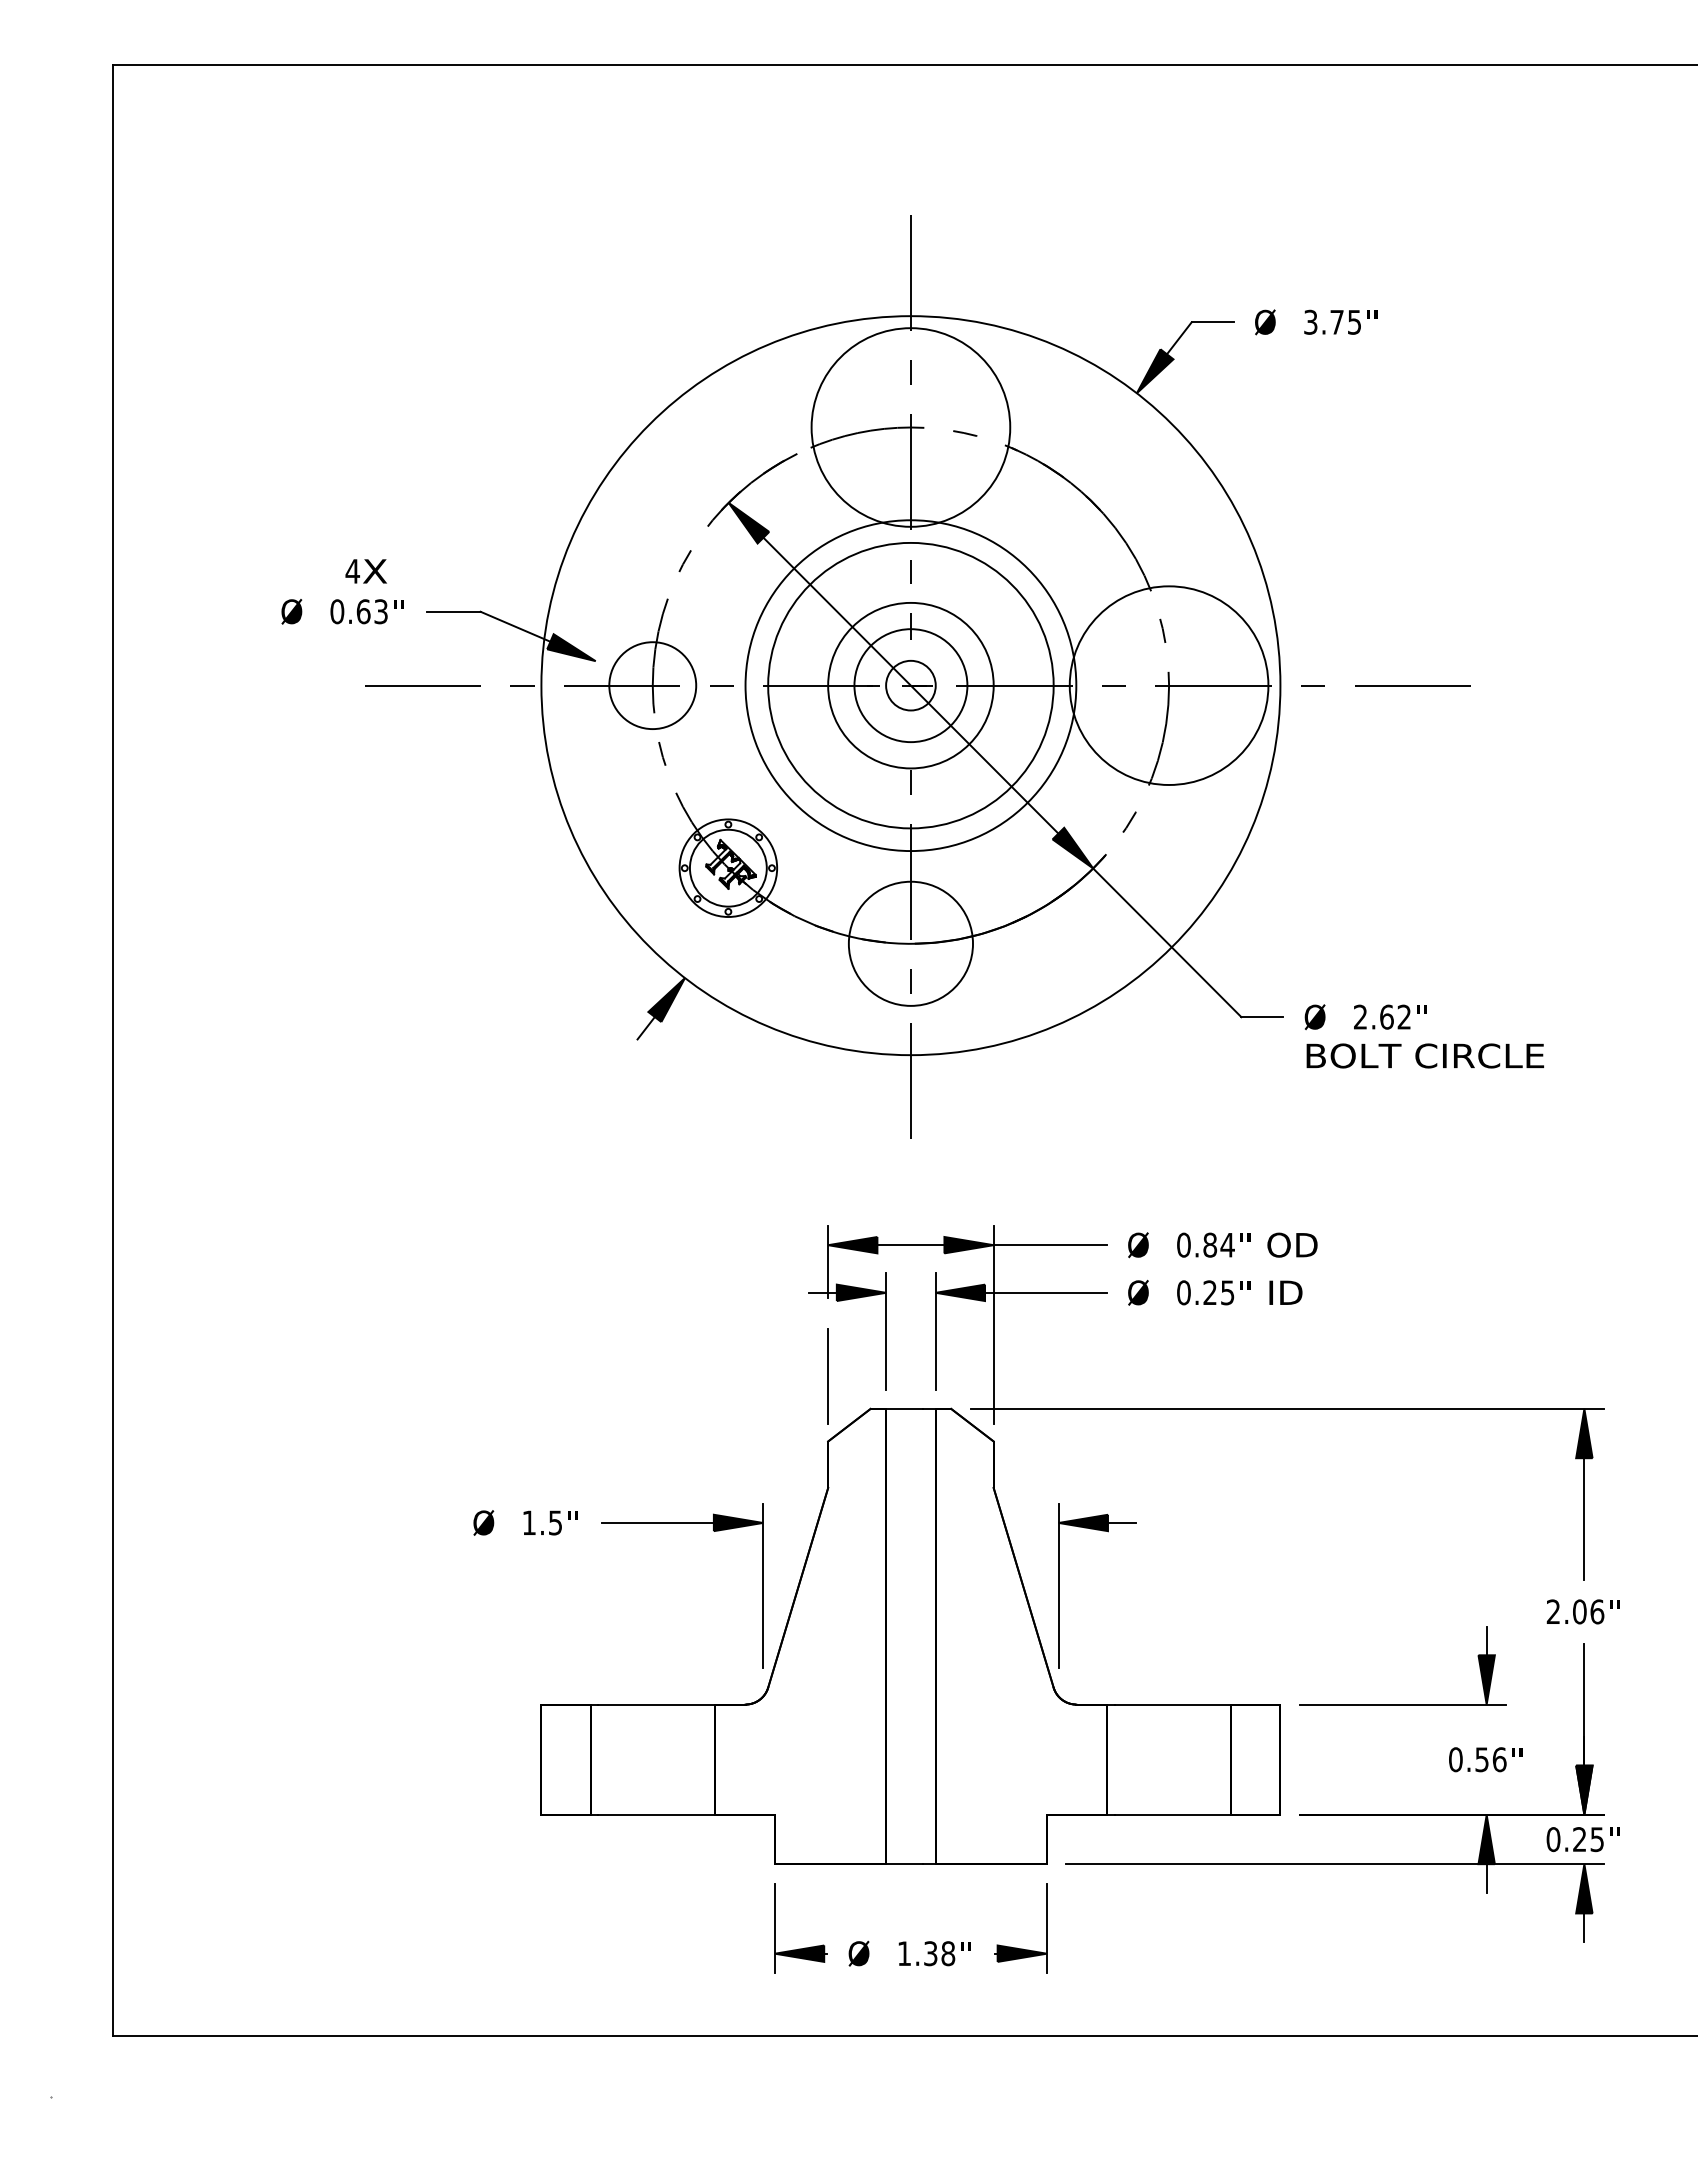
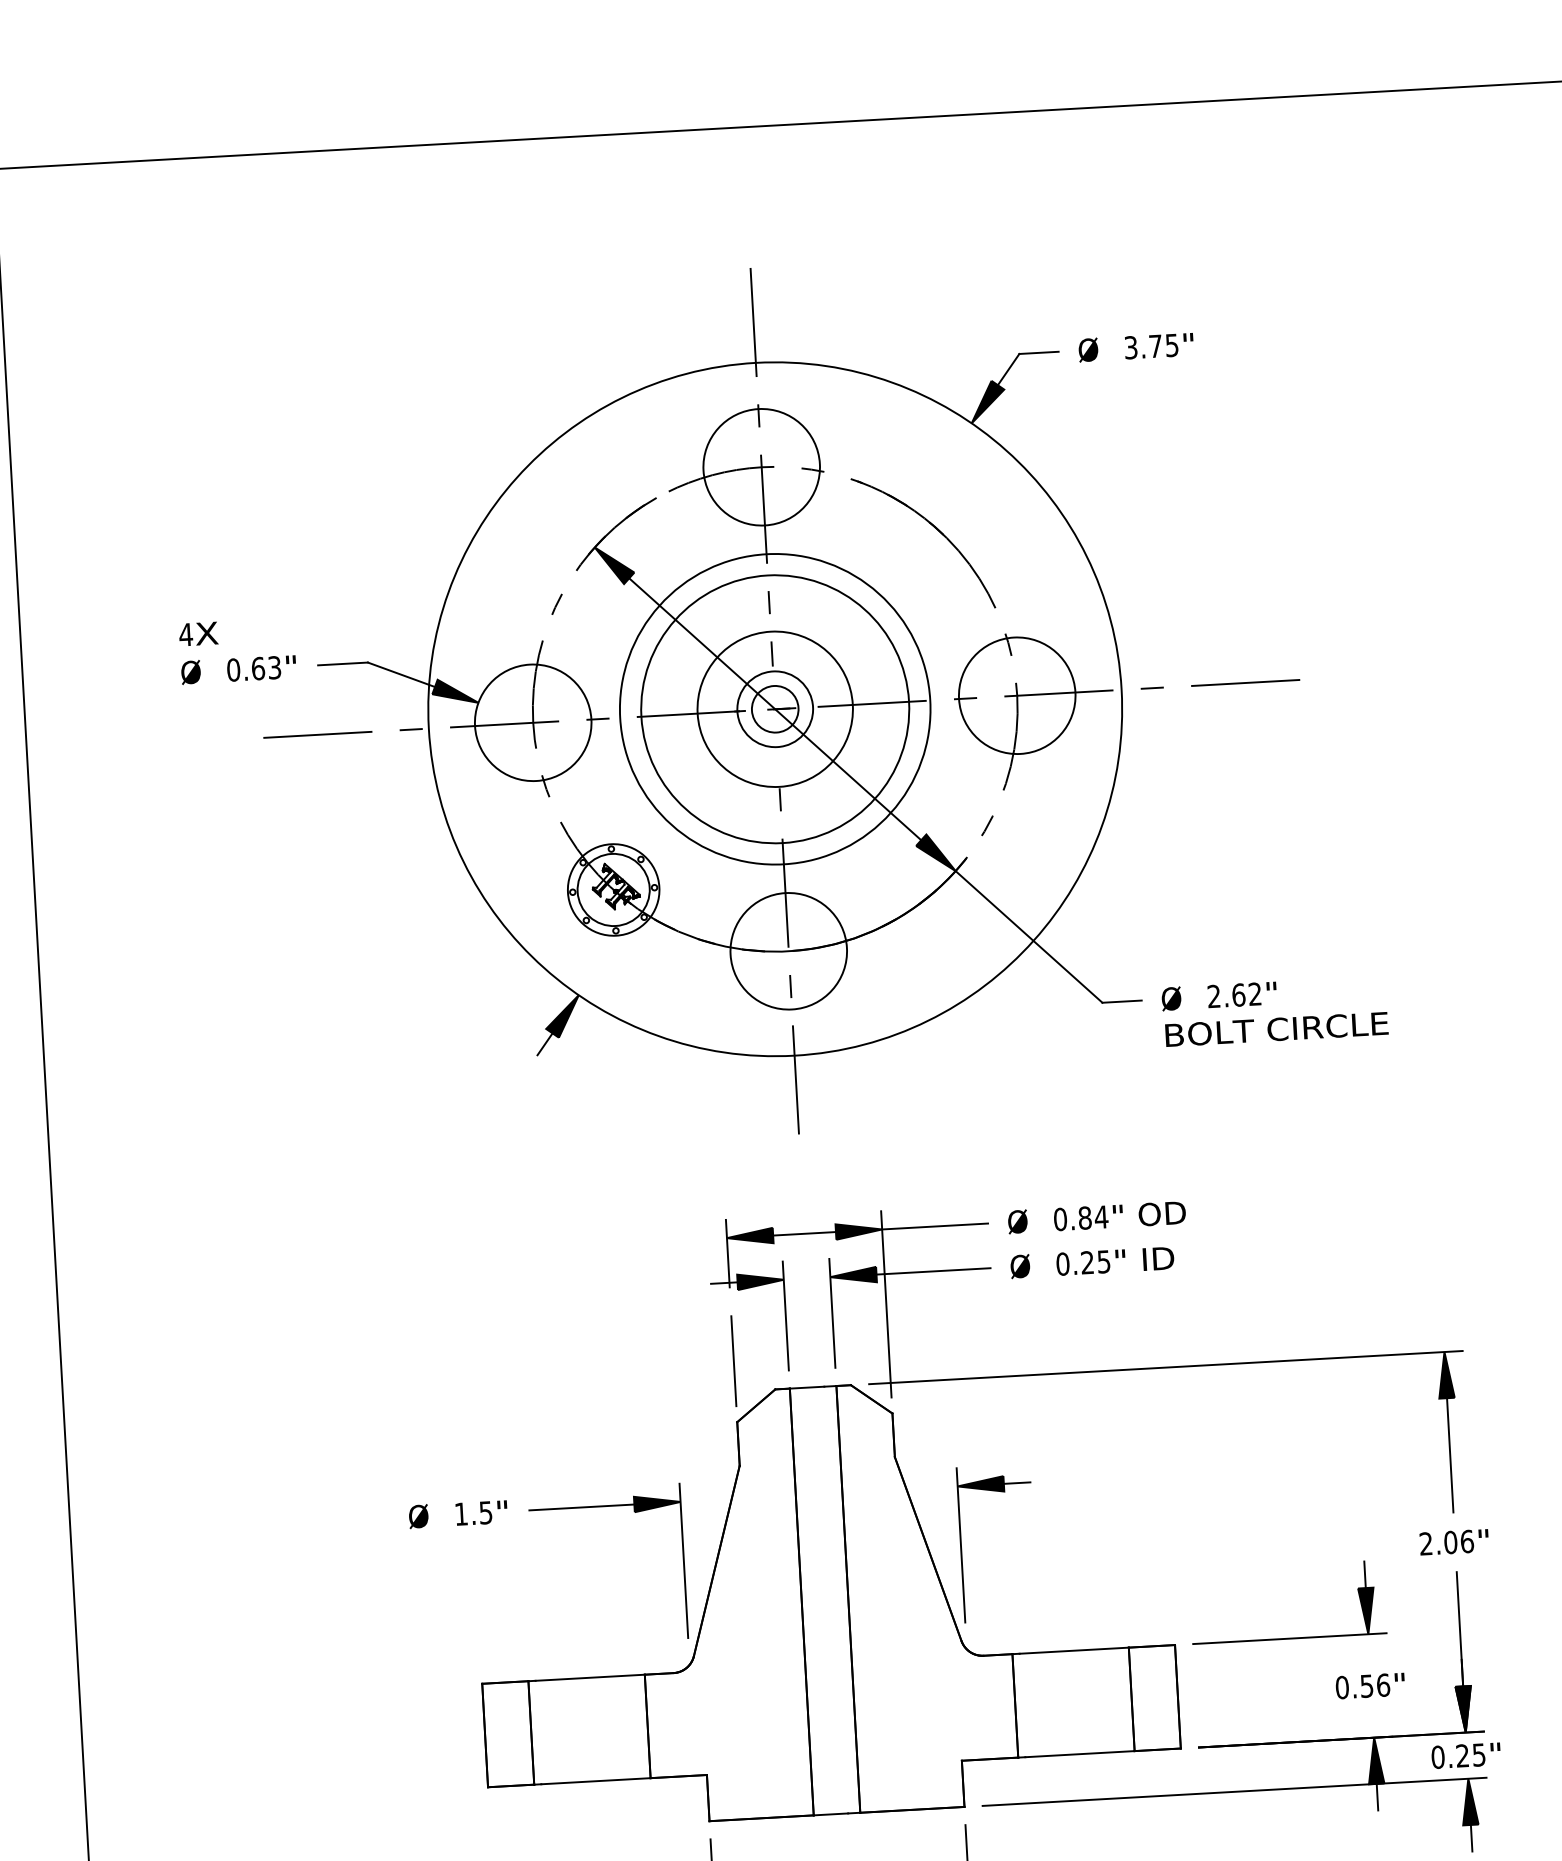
circle: (910, 427) -> (761, 467), size x0.62
text: (365, 571) -> (197, 634), moved
circle: (652, 685) -> (532, 722), size x1.43
circle: (910, 685) -> (774, 709), size x0.71
circle: (1169, 685) -> (1017, 695), size x0.62

